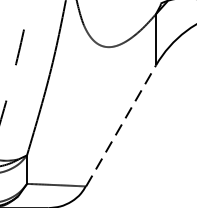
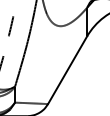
line: (120, 124) -> (67, 69), dashed -> solid

